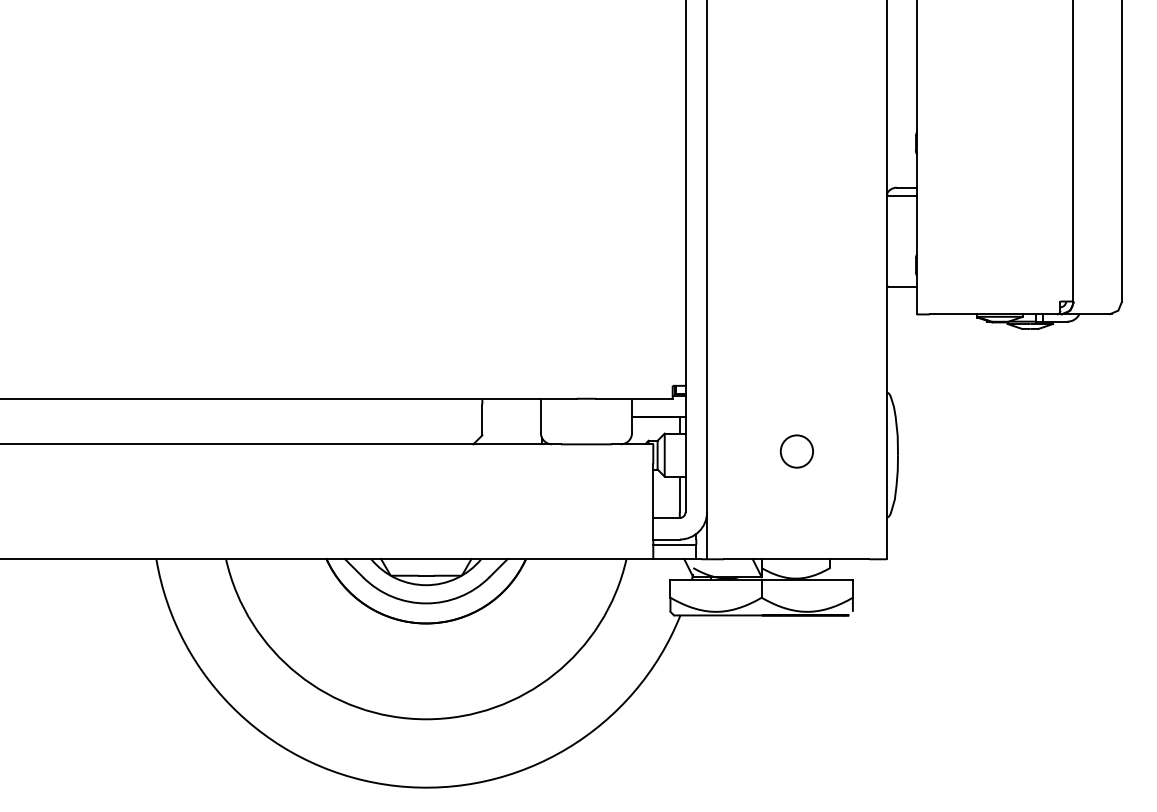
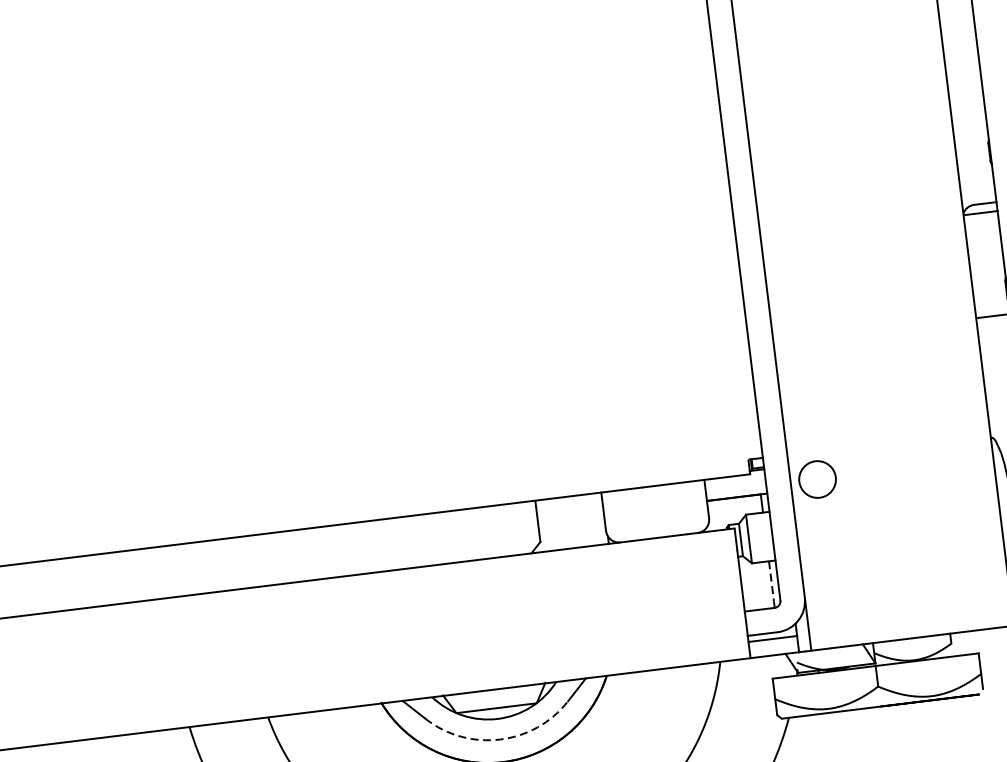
circle: (796, 451) -> (817, 479), moved
line: (679, 494) -> (771, 581), solid -> dashed
arc: (426, 603) -> (500, 739), solid -> dashed

